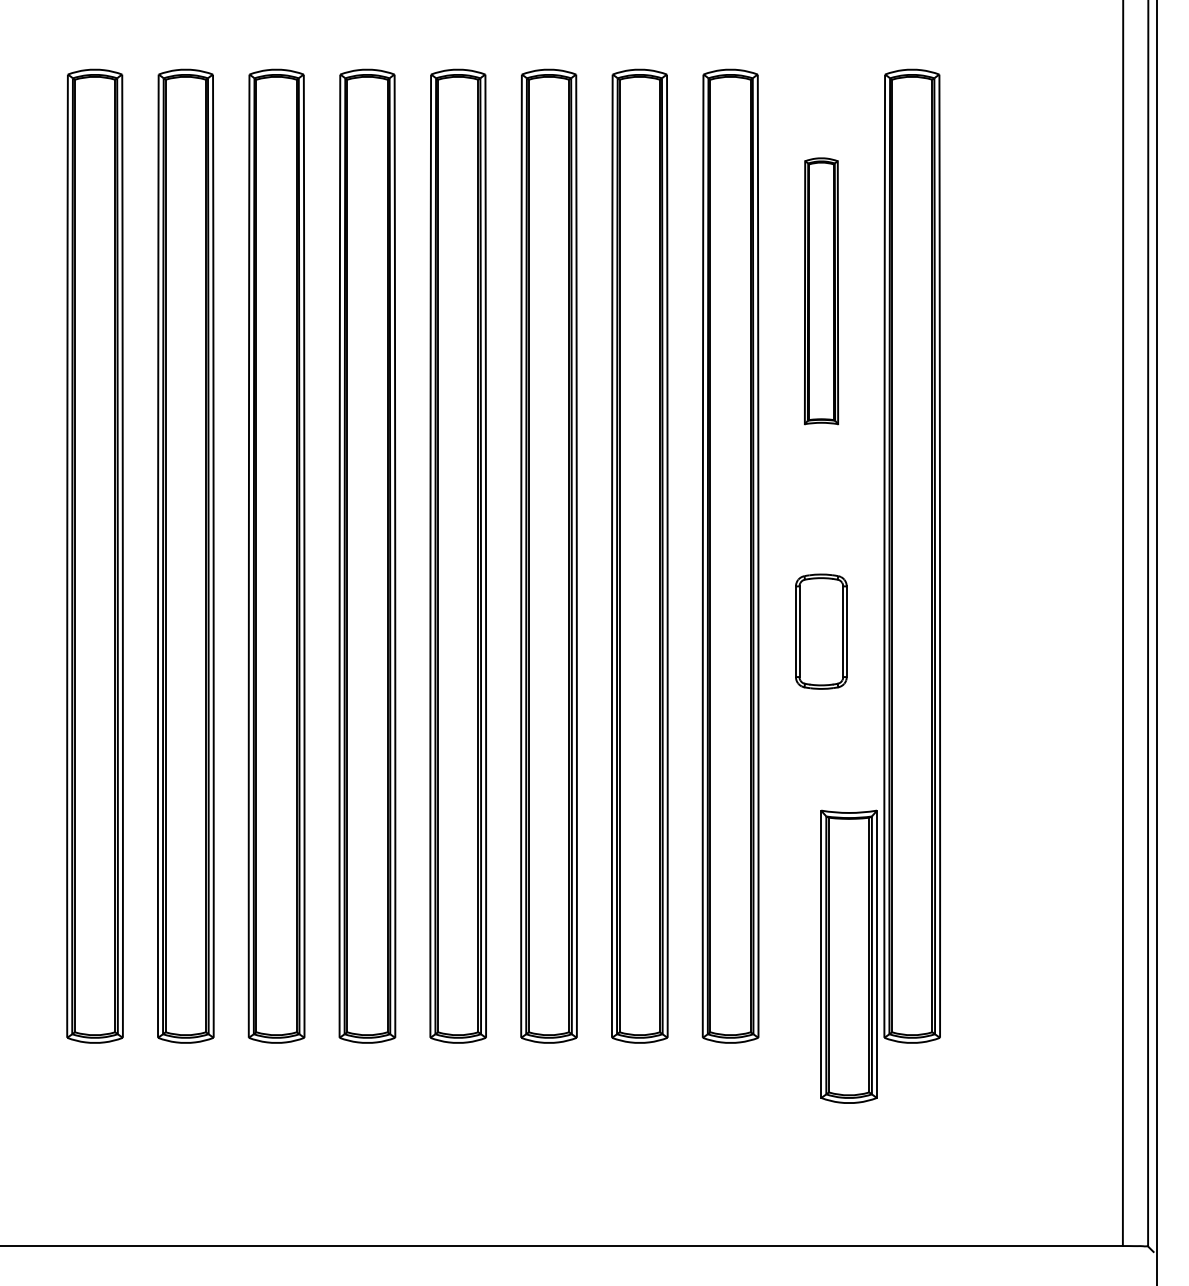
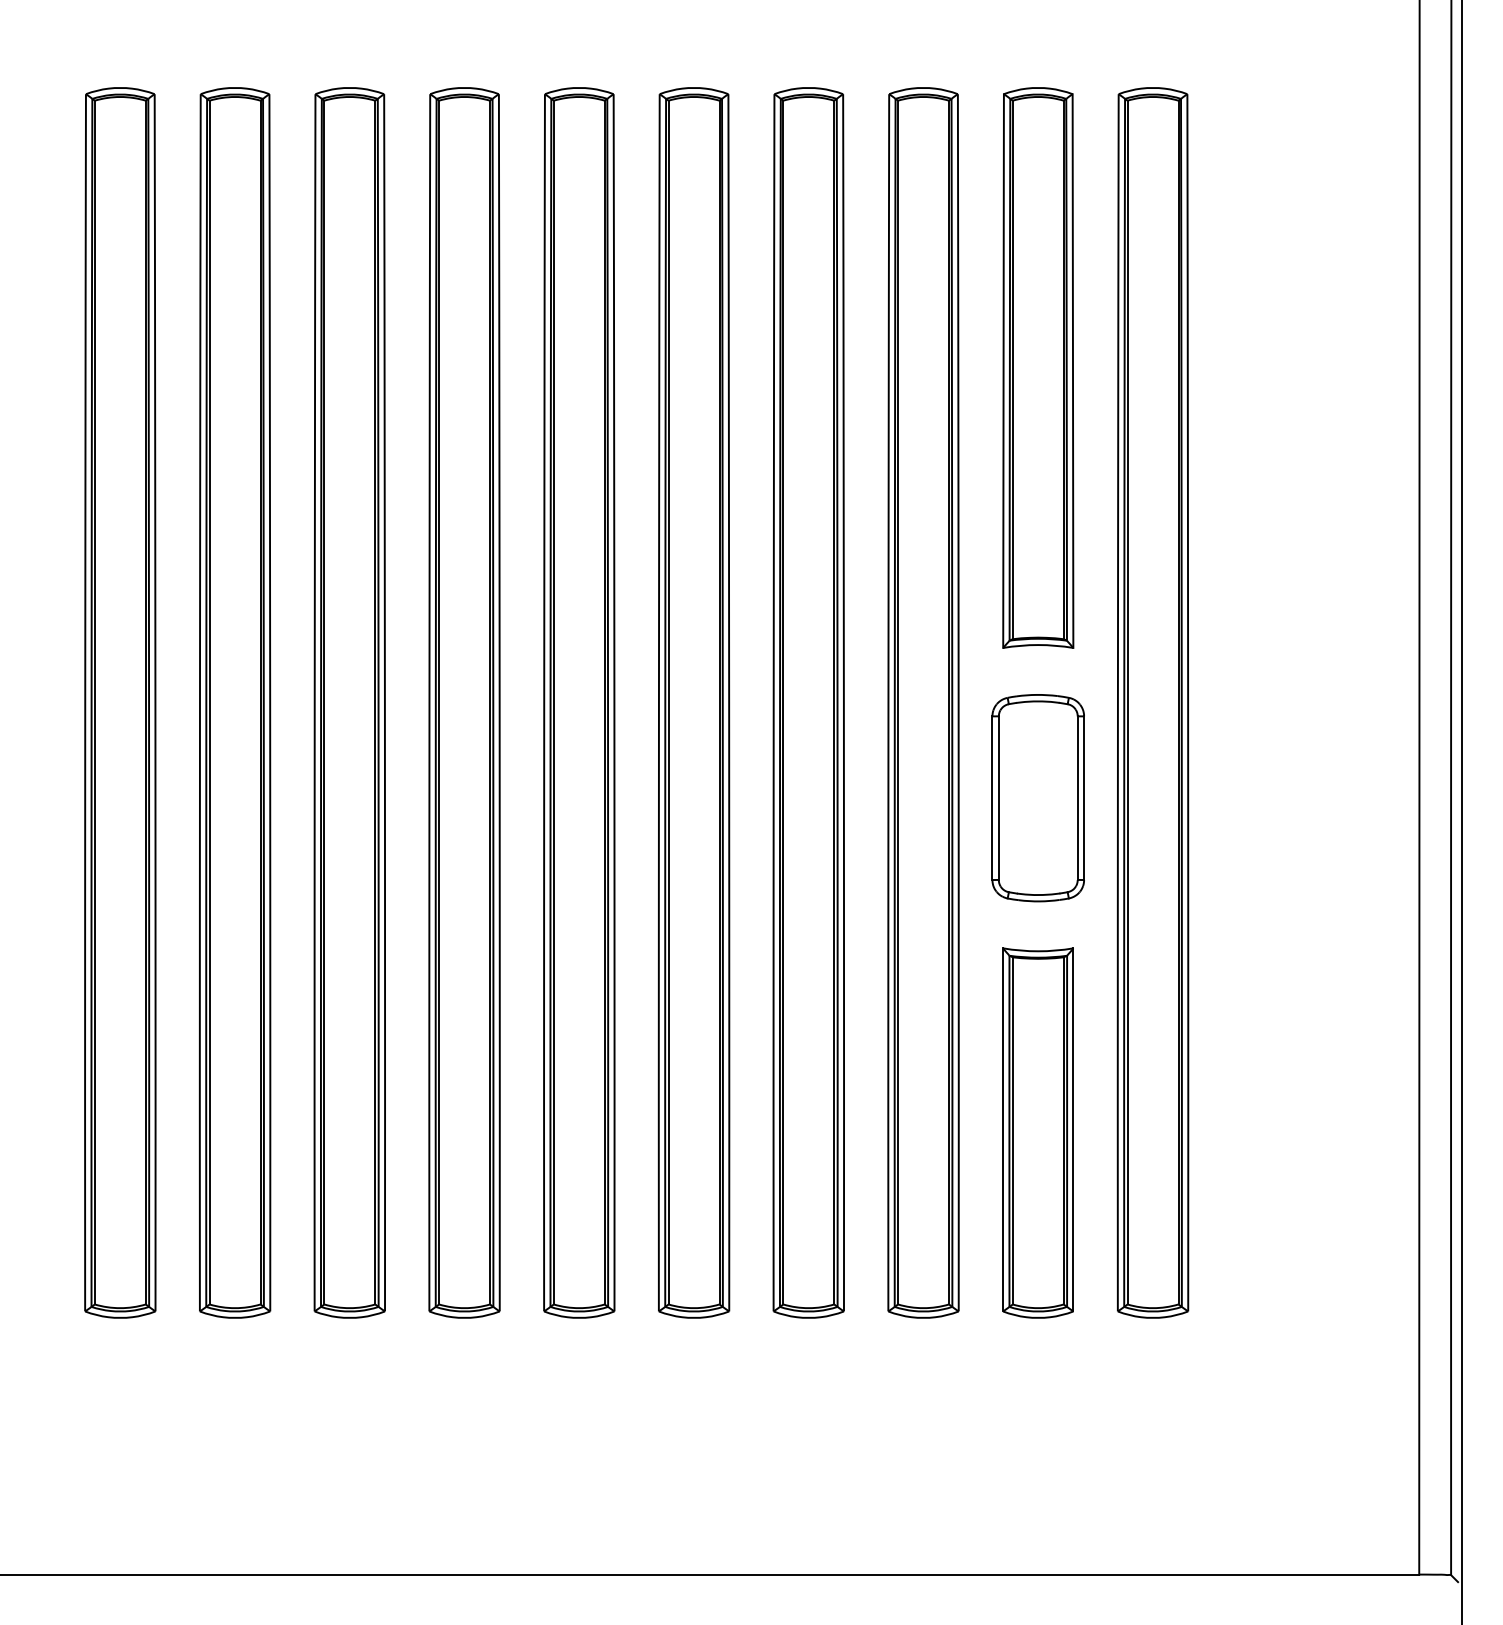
part: (821, 290) -> (1038, 367), size x1.67
part: (820, 631) -> (1037, 798), size x1.43
part: (848, 956) -> (1037, 1132), moved

